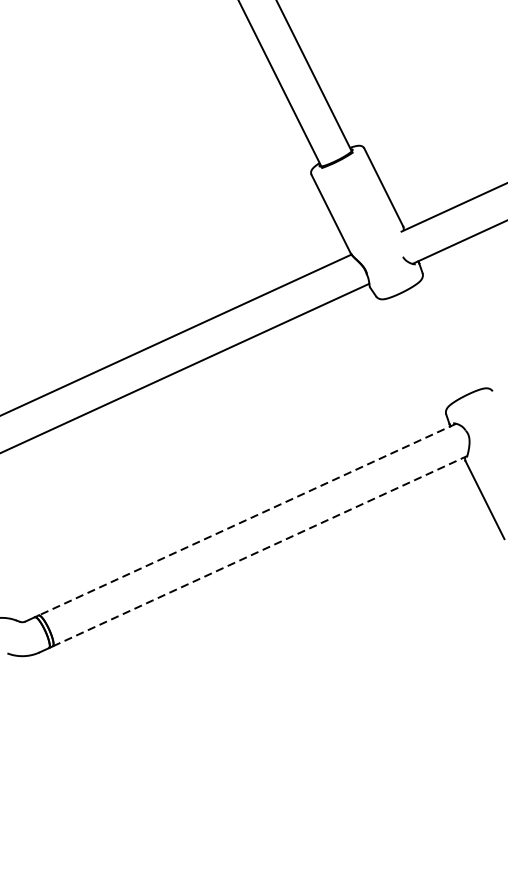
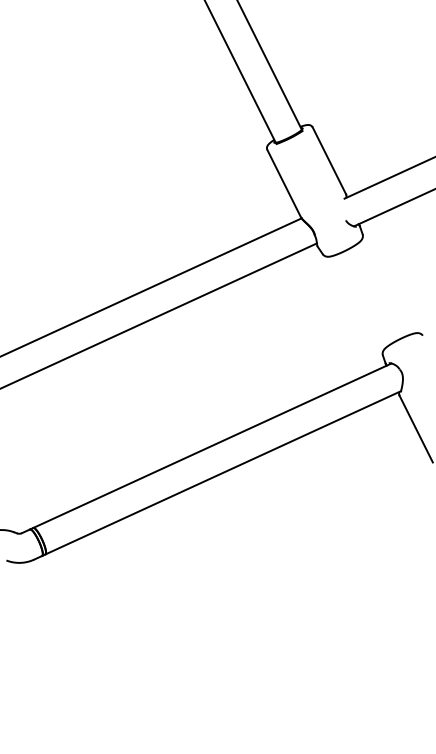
line: (246, 519) -> (211, 445), dashed -> solid
line: (260, 550) -> (223, 472), dashed -> solid

